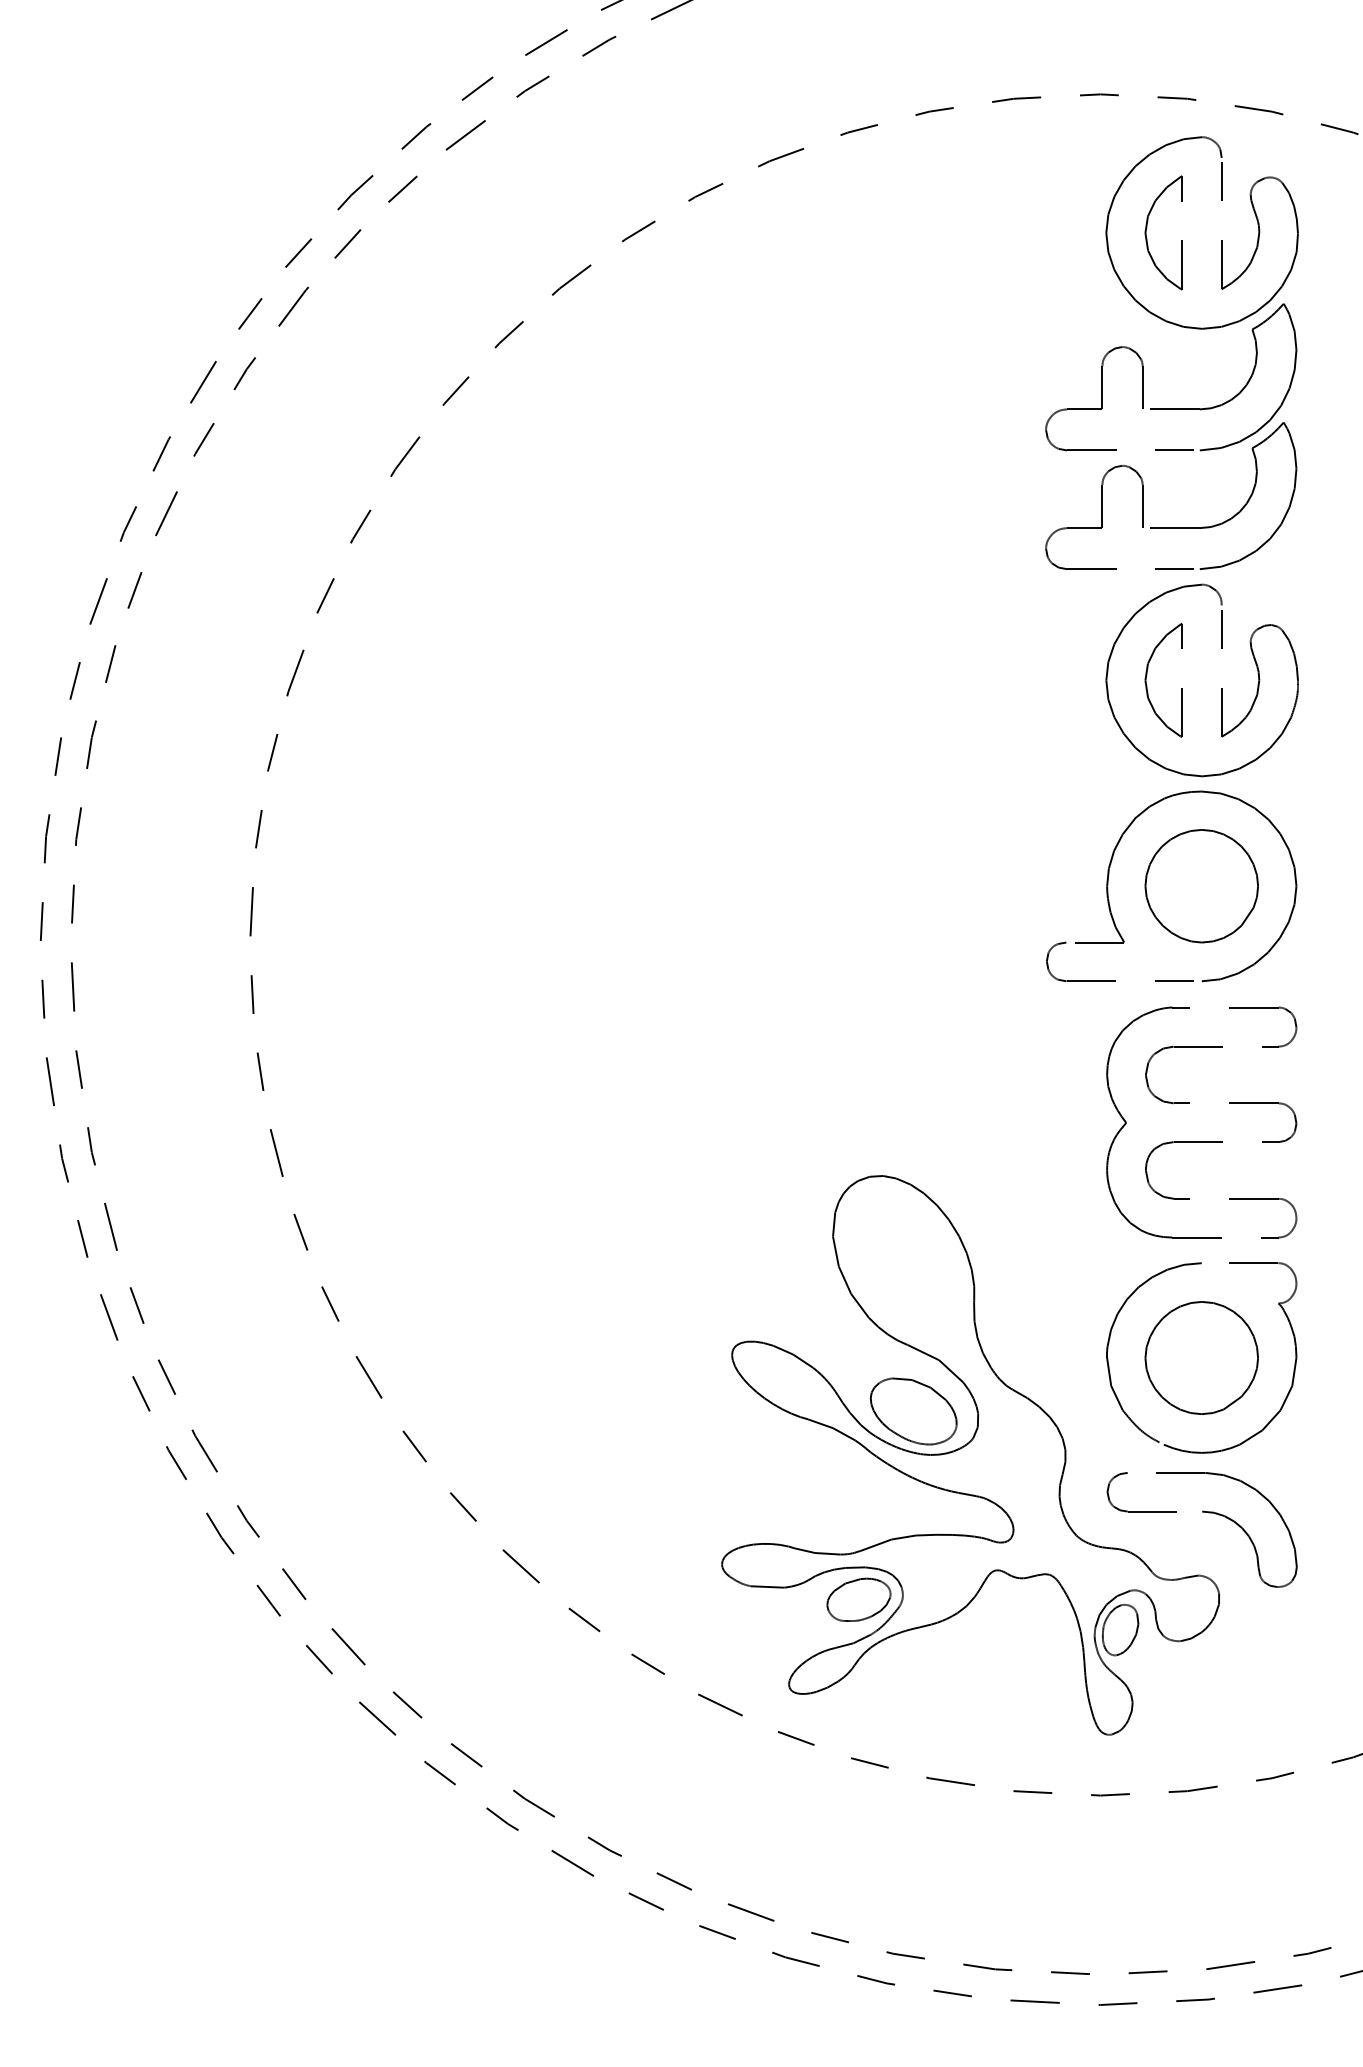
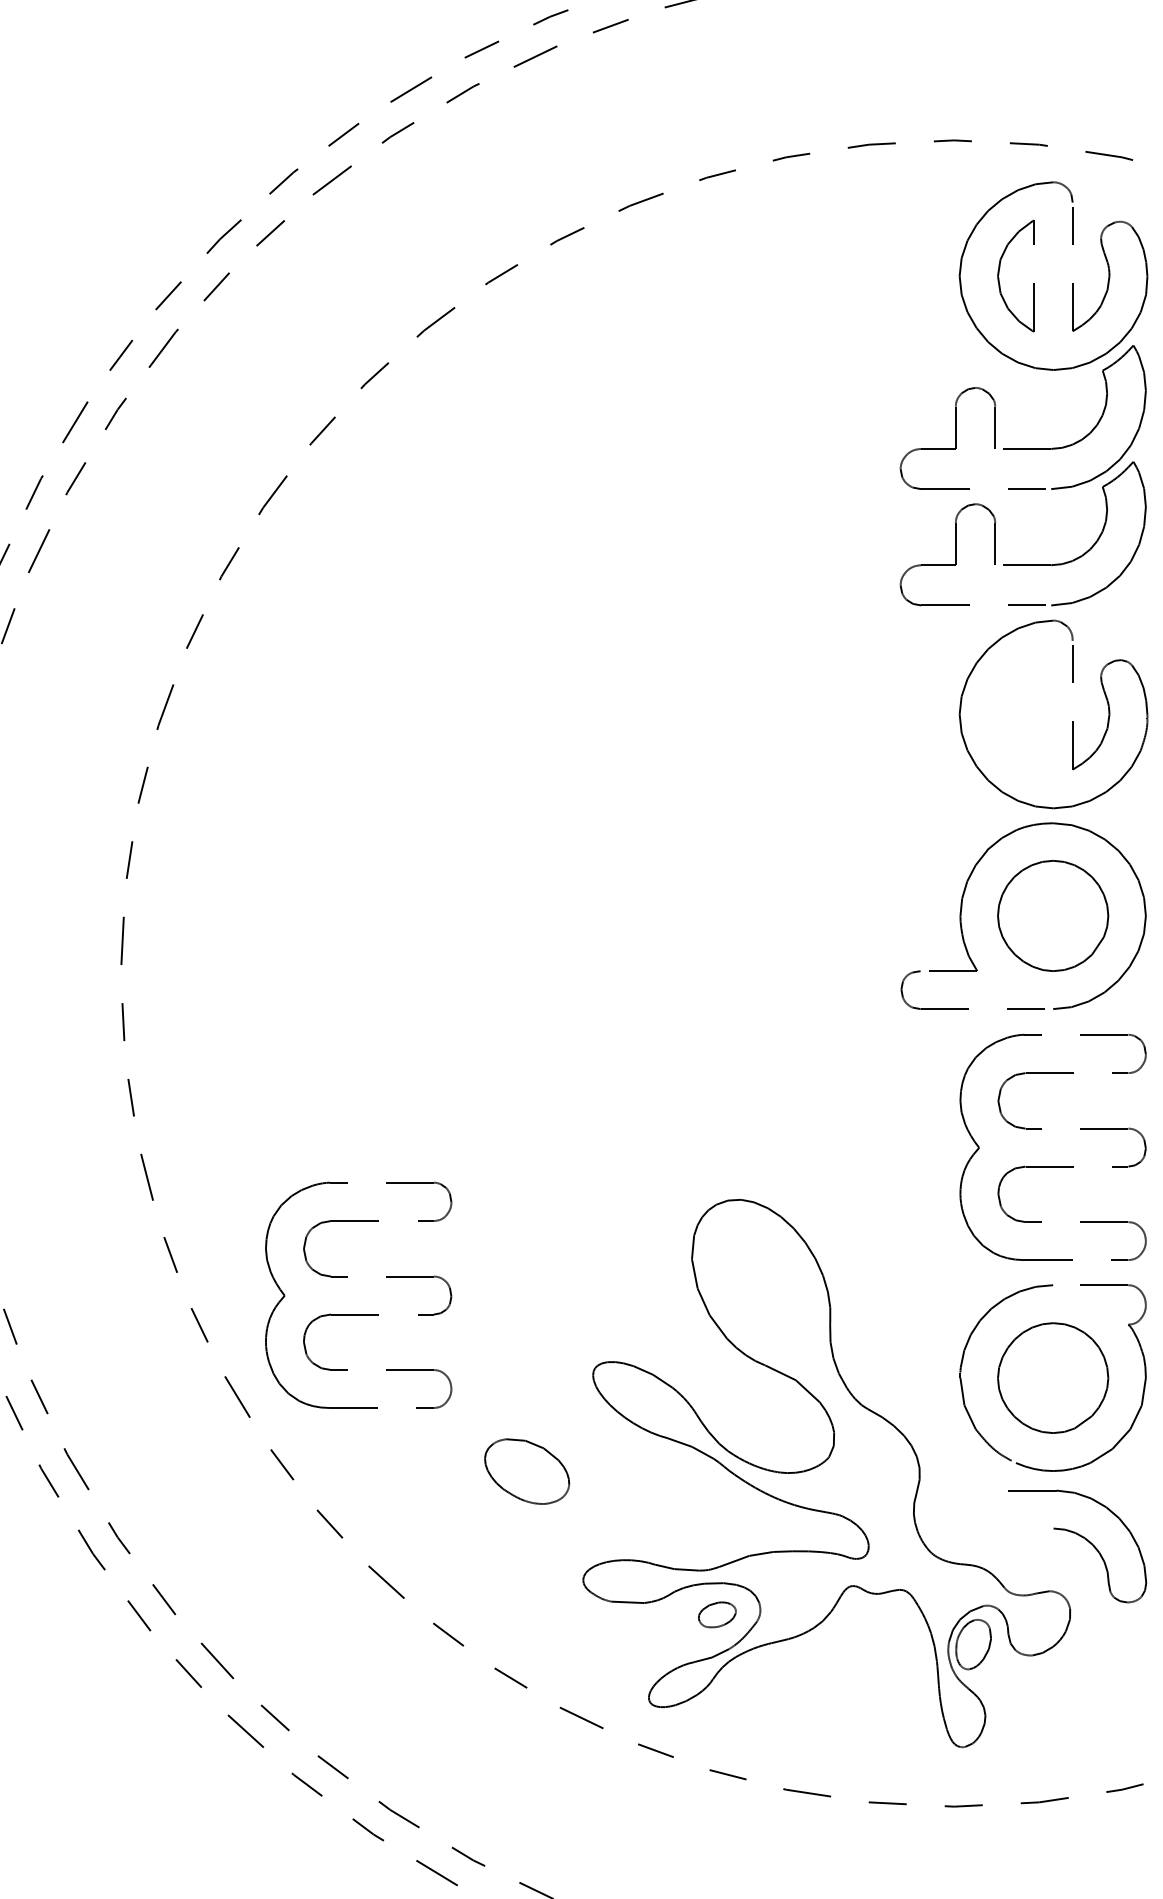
part: (1147, 675) -> (1000, 709), removed
part: (492, 1292) -> (358, 1313), added
part: (913, 1411) -> (526, 1471), moved
part: (1141, 1511) -> (994, 1528), removed
part: (858, 1599) -> (716, 1614), size x0.6

